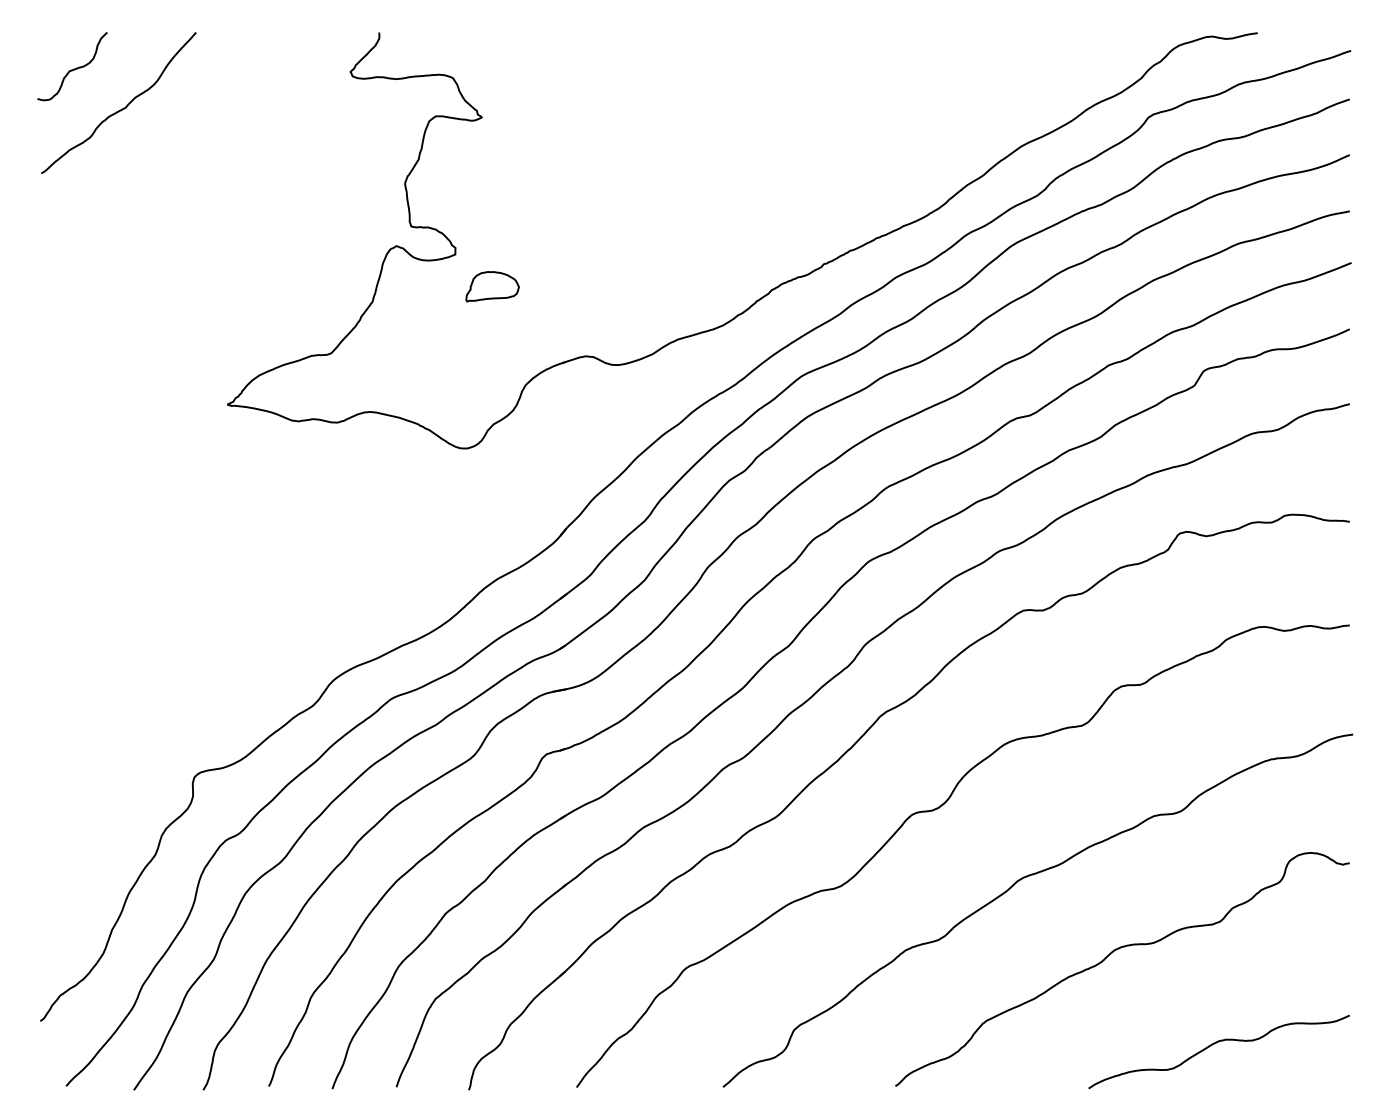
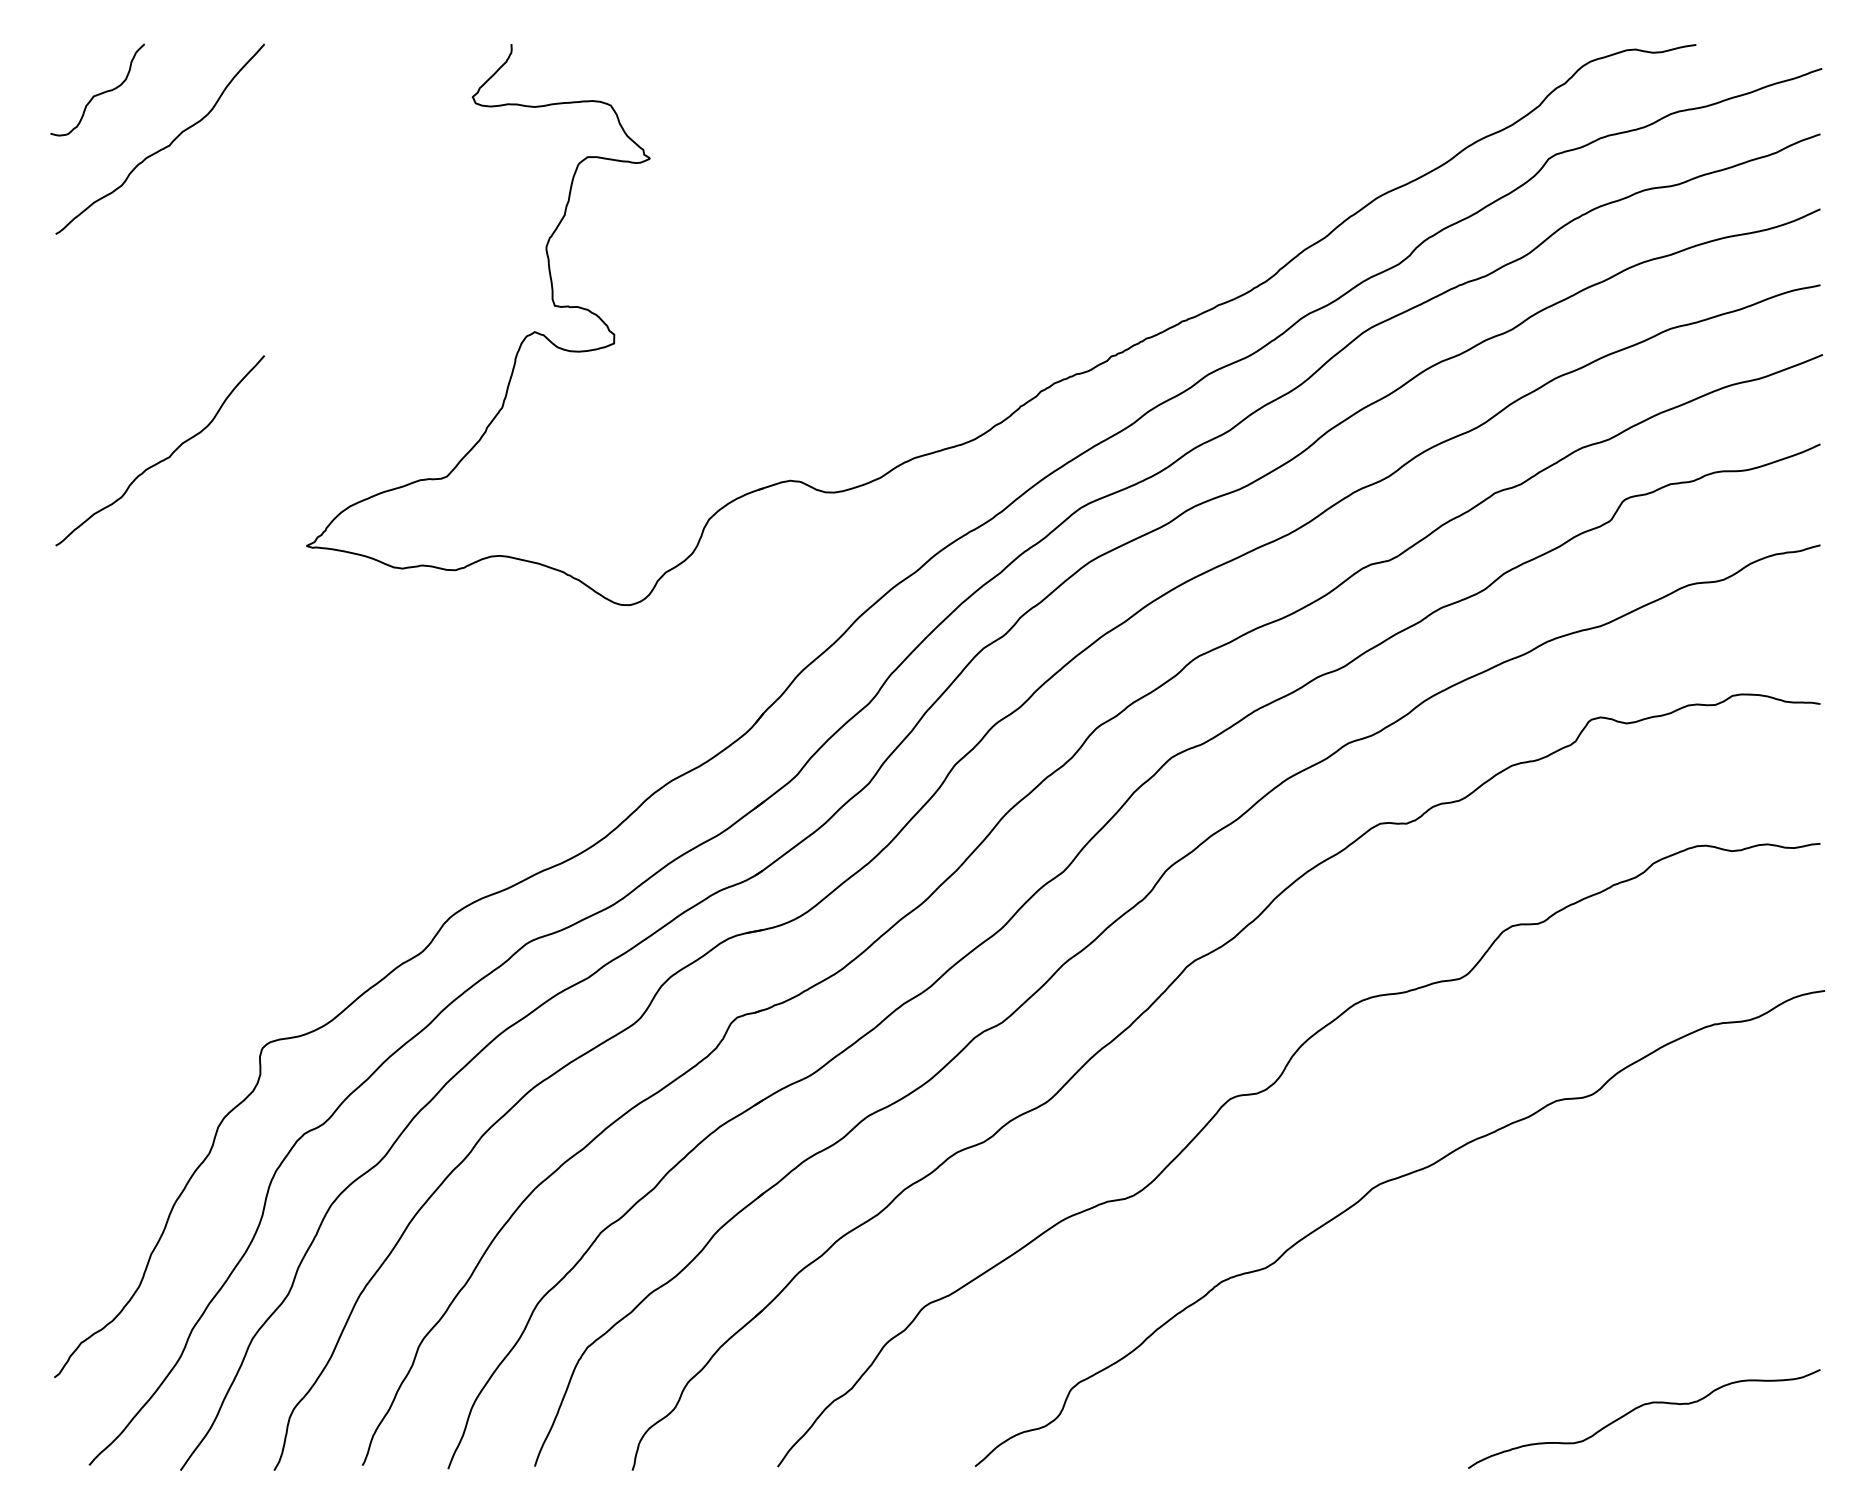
part: (492, 286) -> (664, 386), removed
curve: (121, 339) -> (163, 458), added
curve: (1111, 954) -> (1499, 1287), removed

